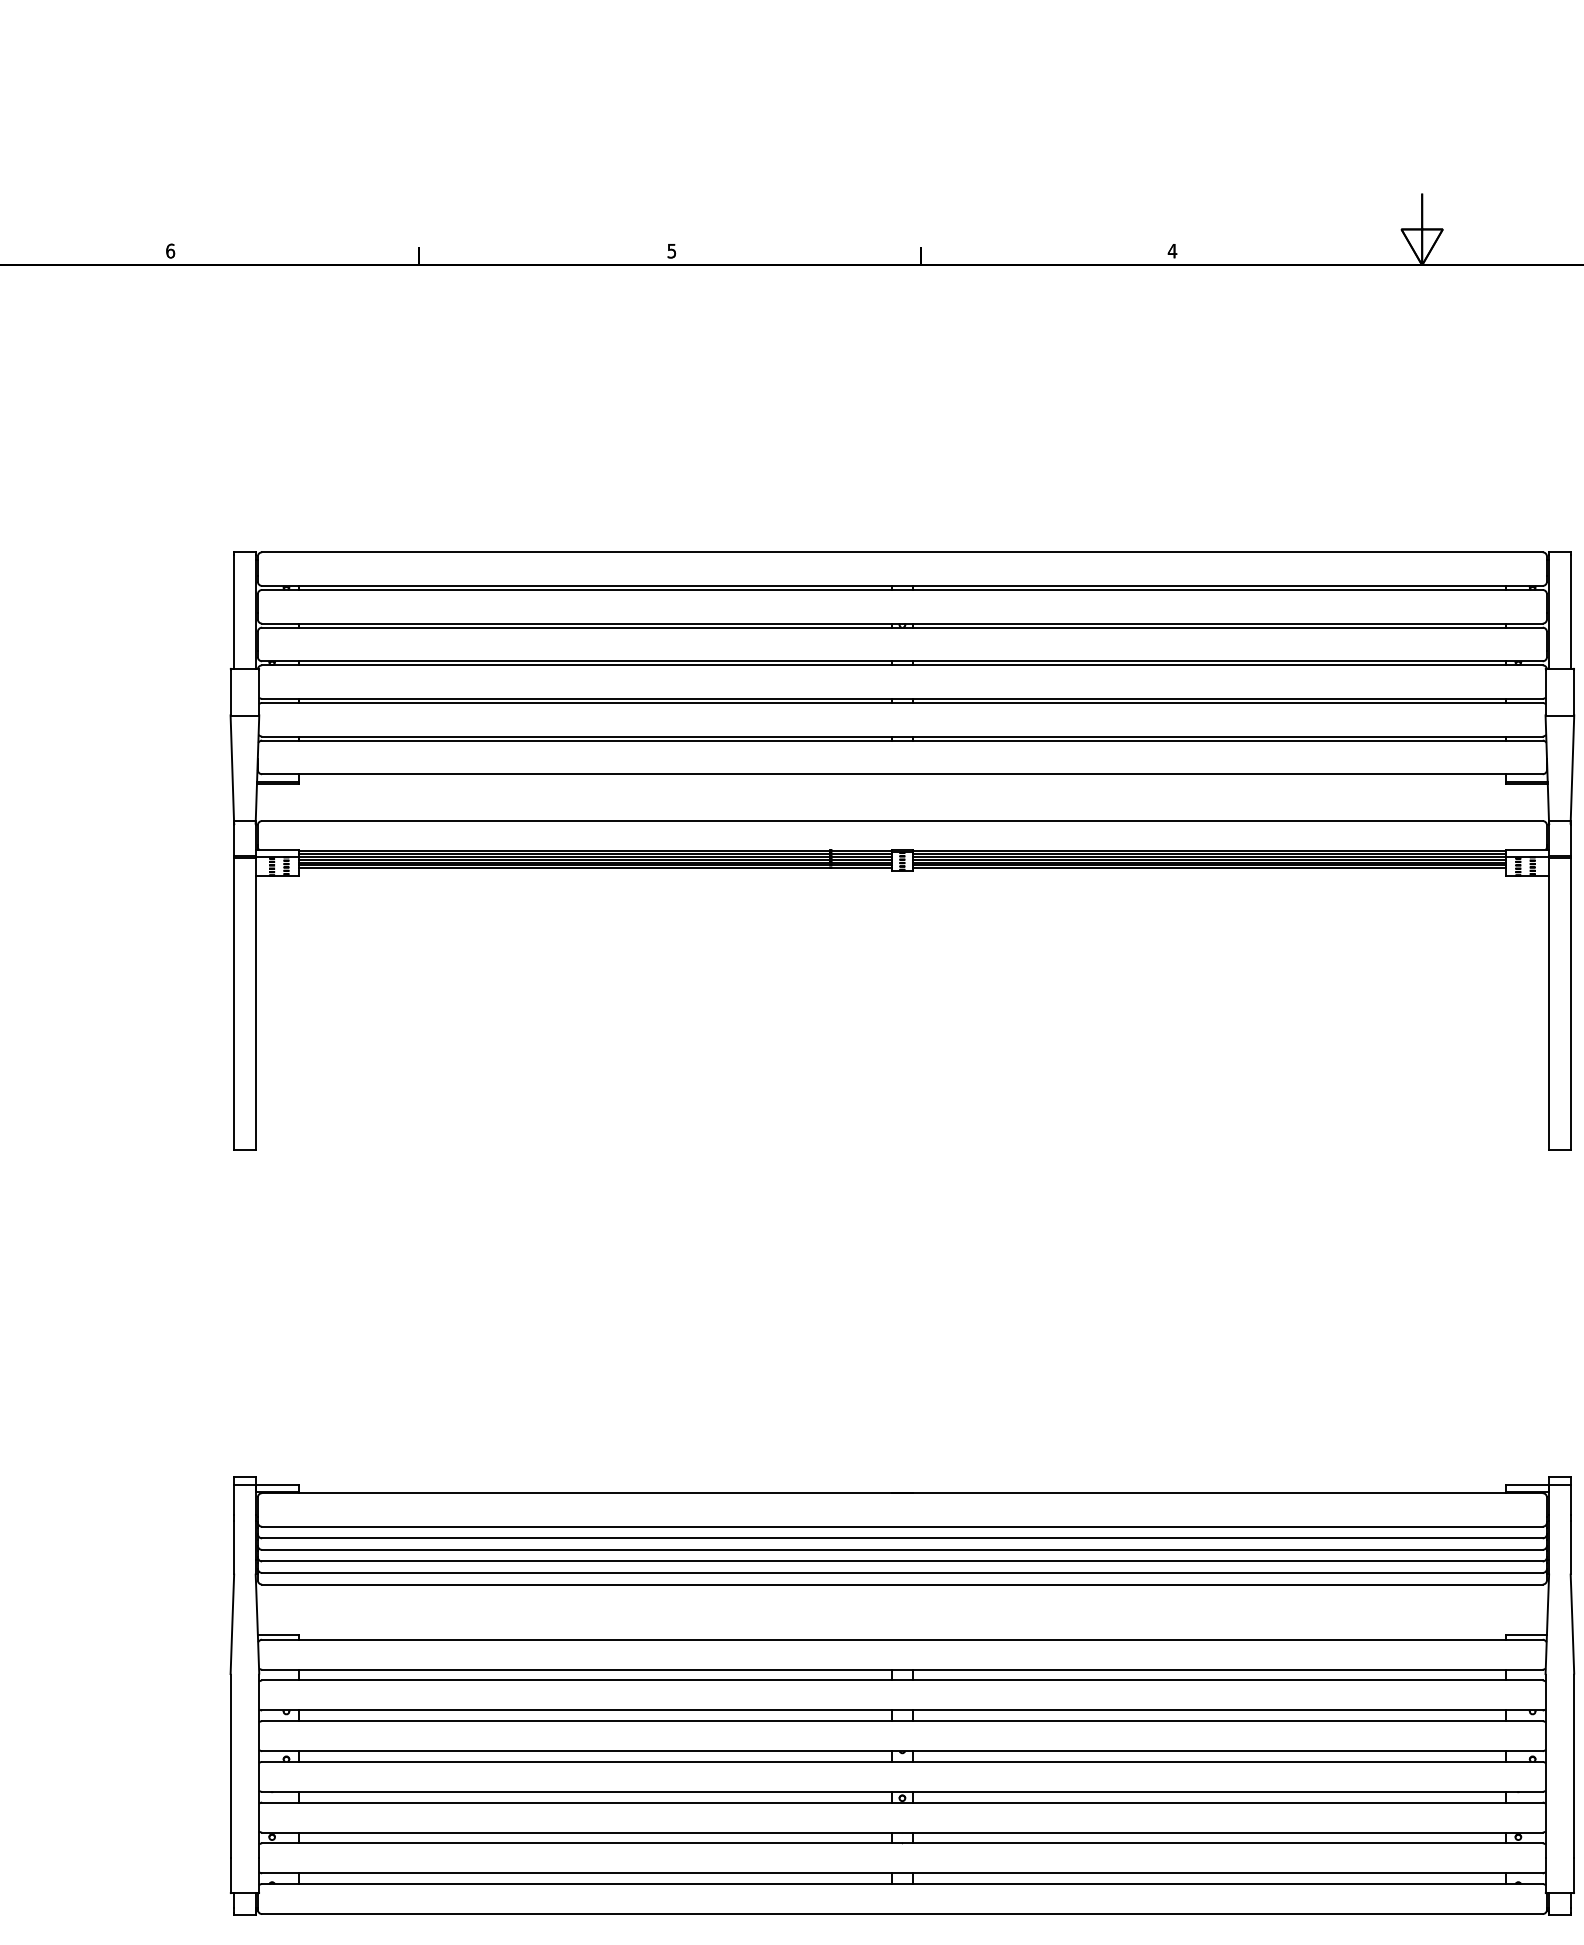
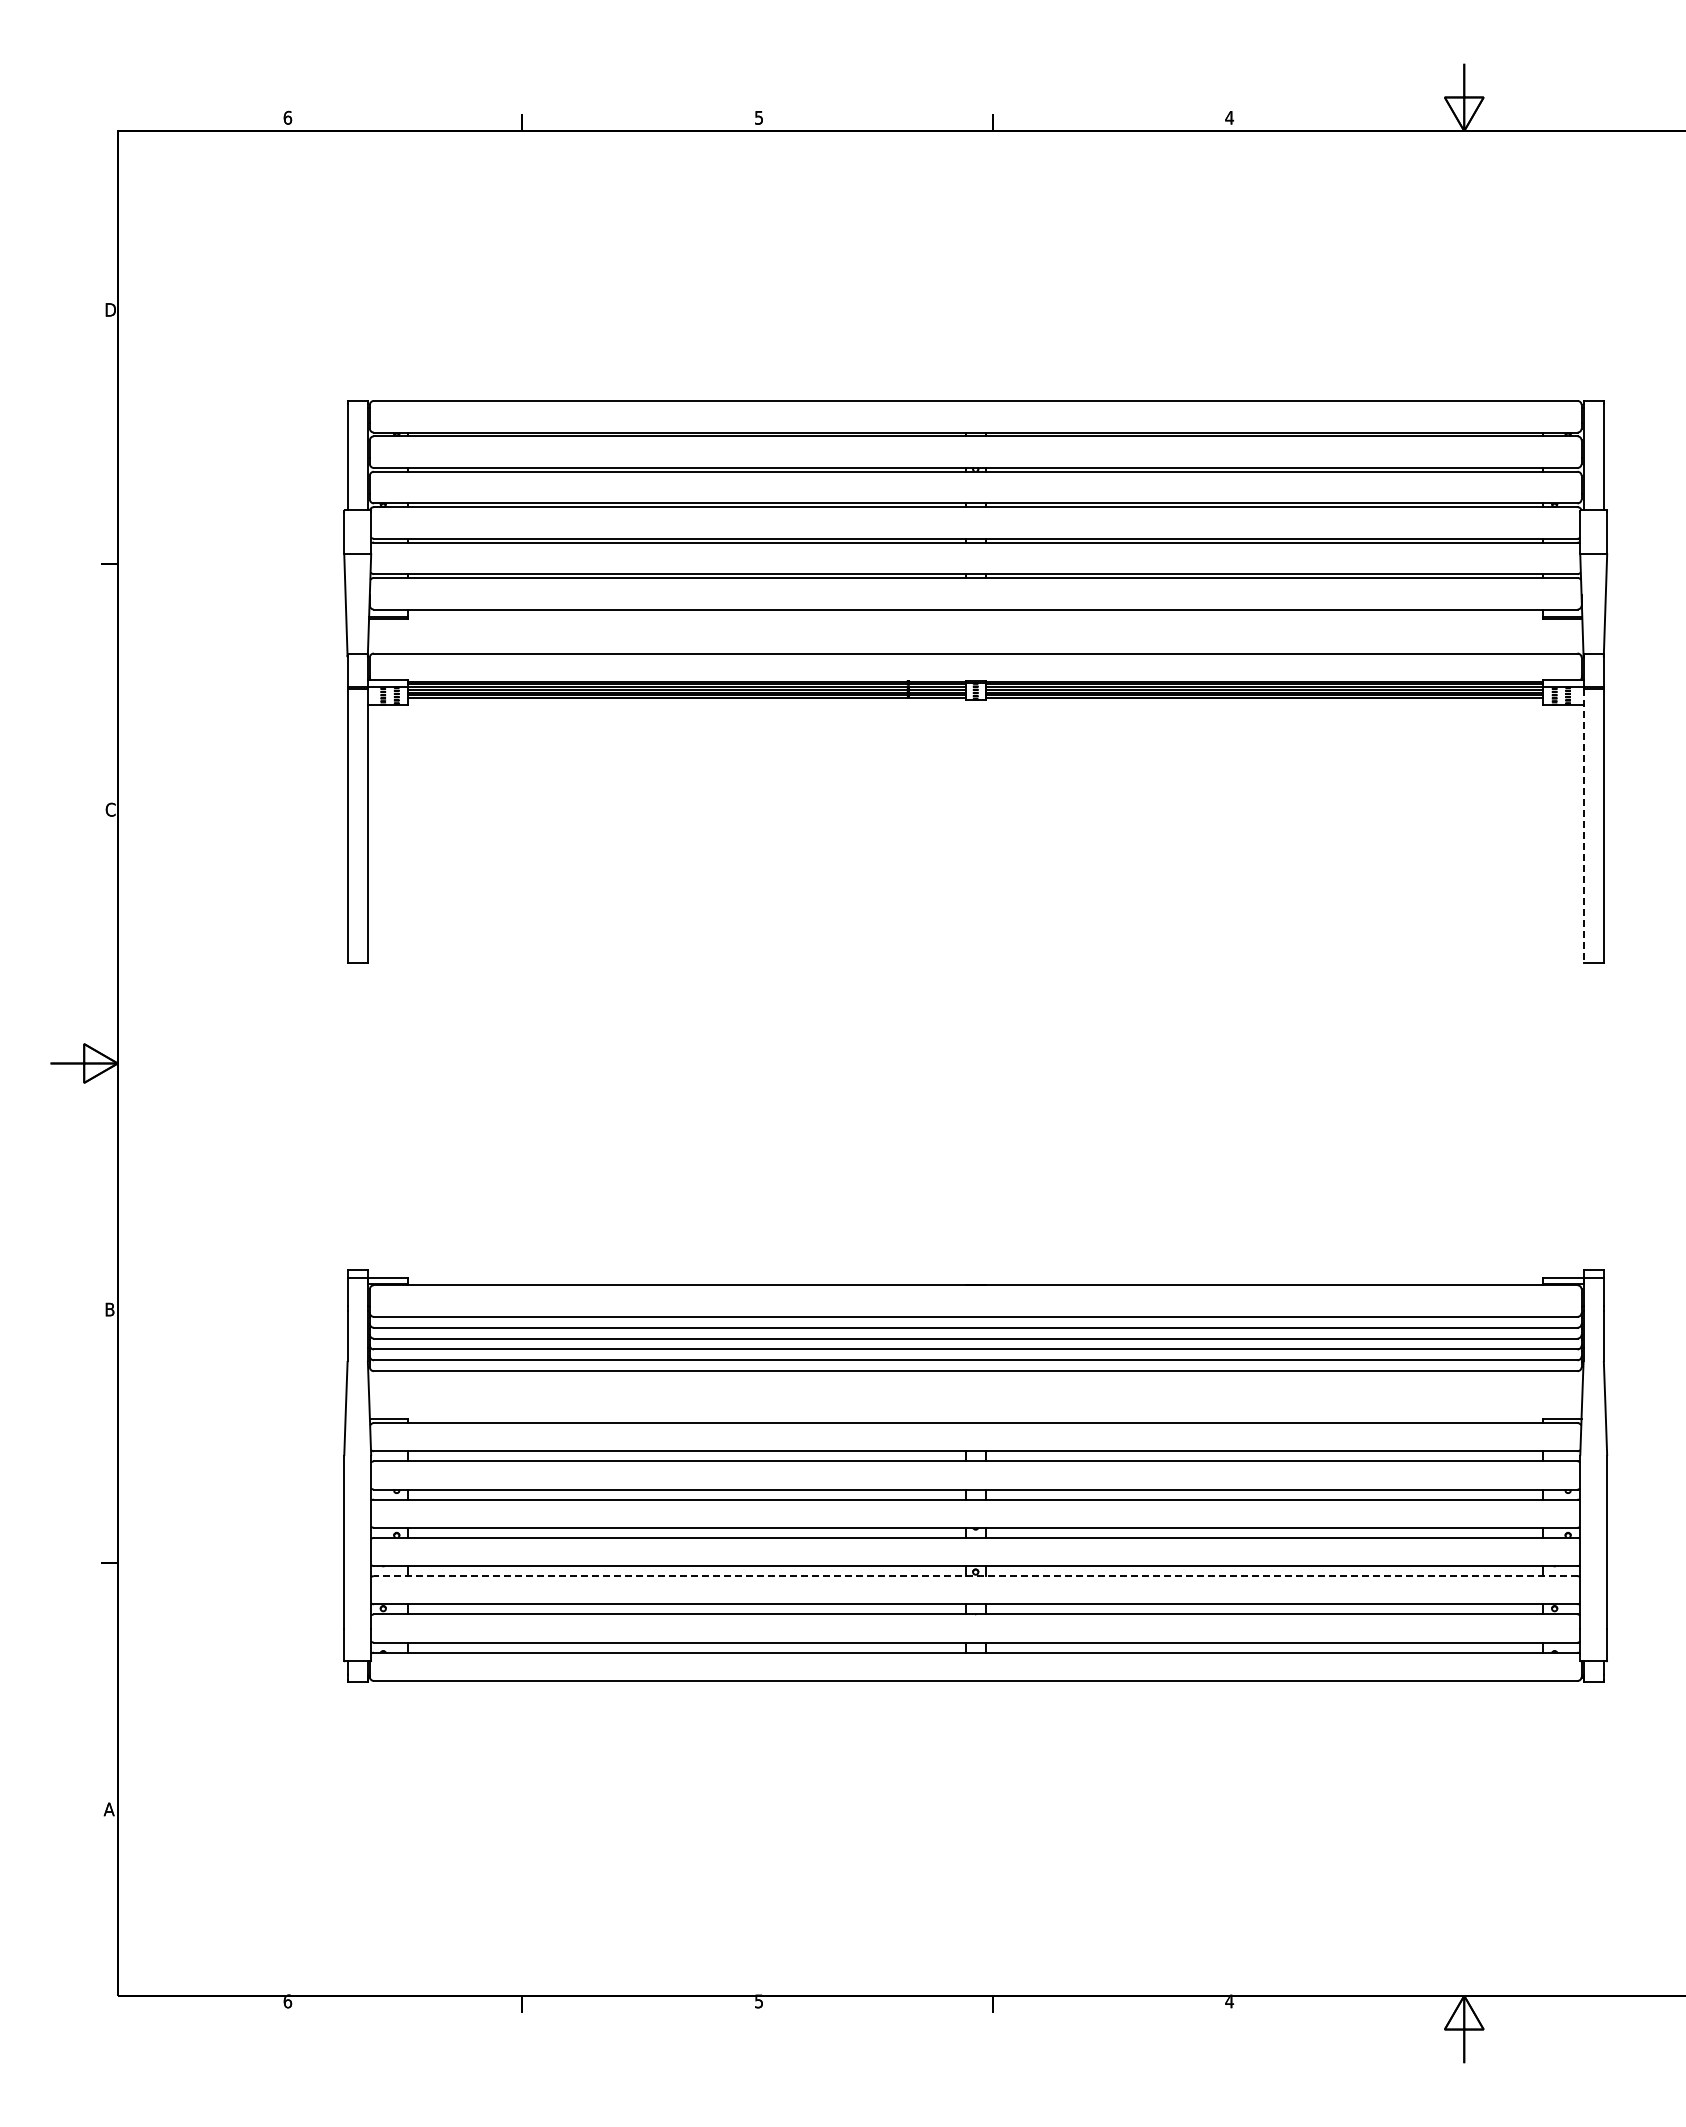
line: (1549, 1005) -> (1583, 826), solid -> dashed
line: (902, 1802) -> (975, 1576), solid -> dashed

